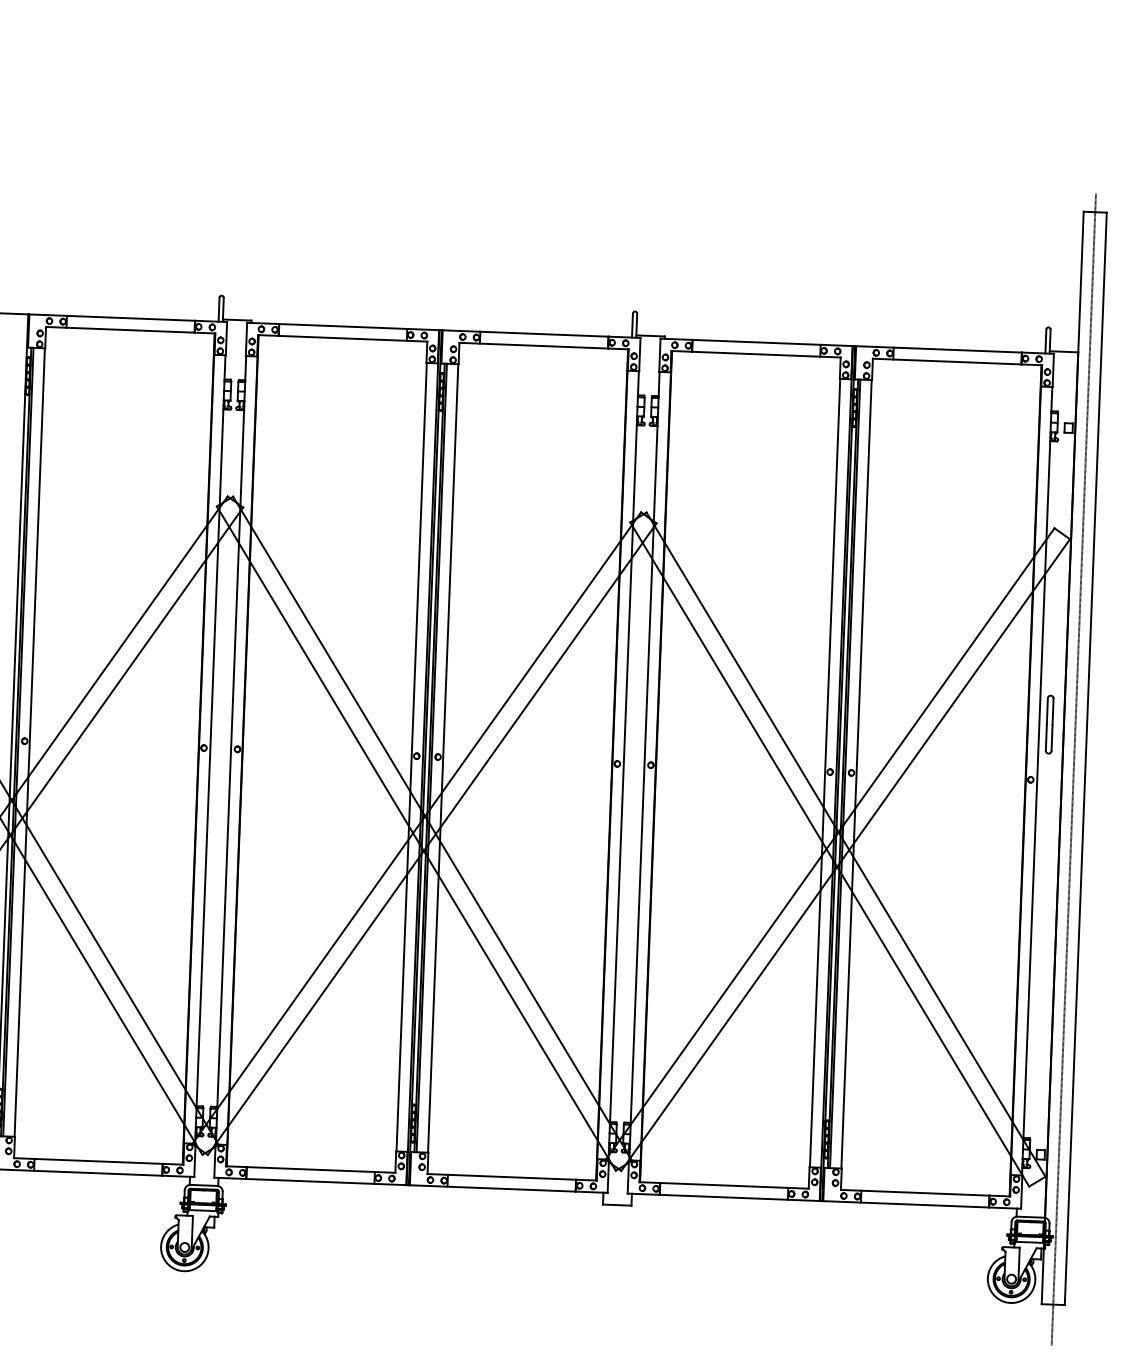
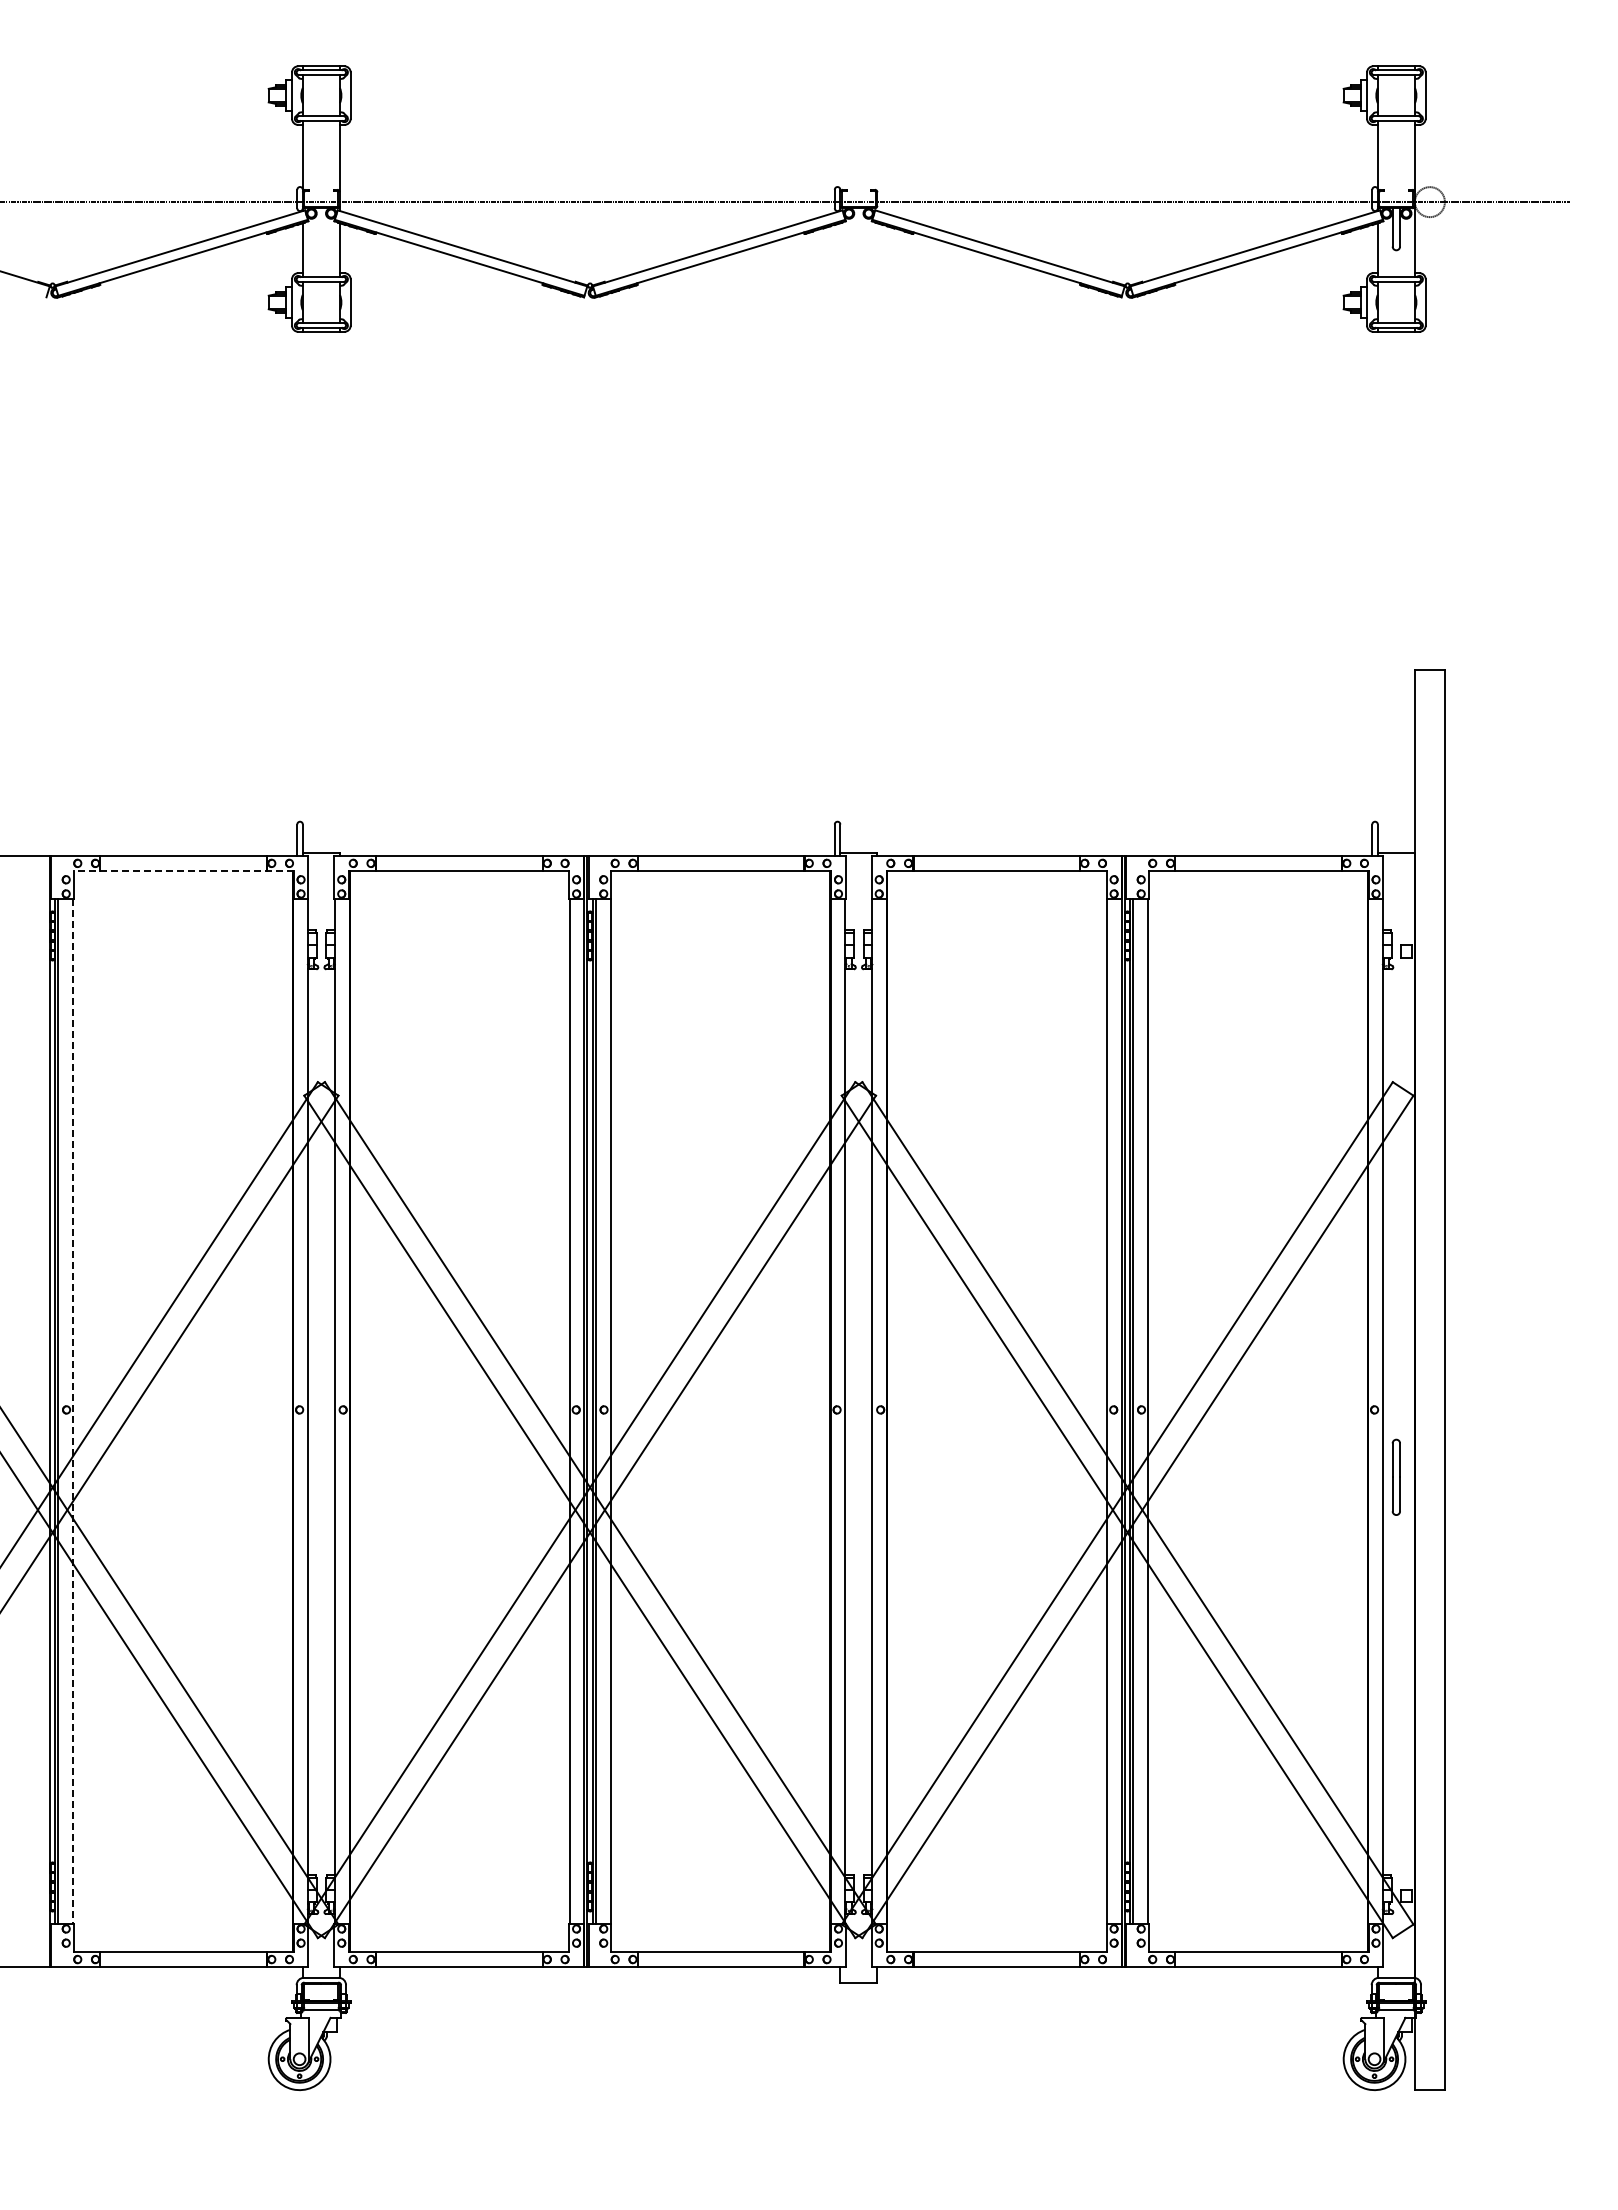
line: (130, 330) -> (183, 871), solid -> dashed
part: (1049, 723) -> (1395, 1476), moved
line: (30, 742) -> (73, 1411), solid -> dashed
line: (1073, 769) -> (1429, 1394), removed

